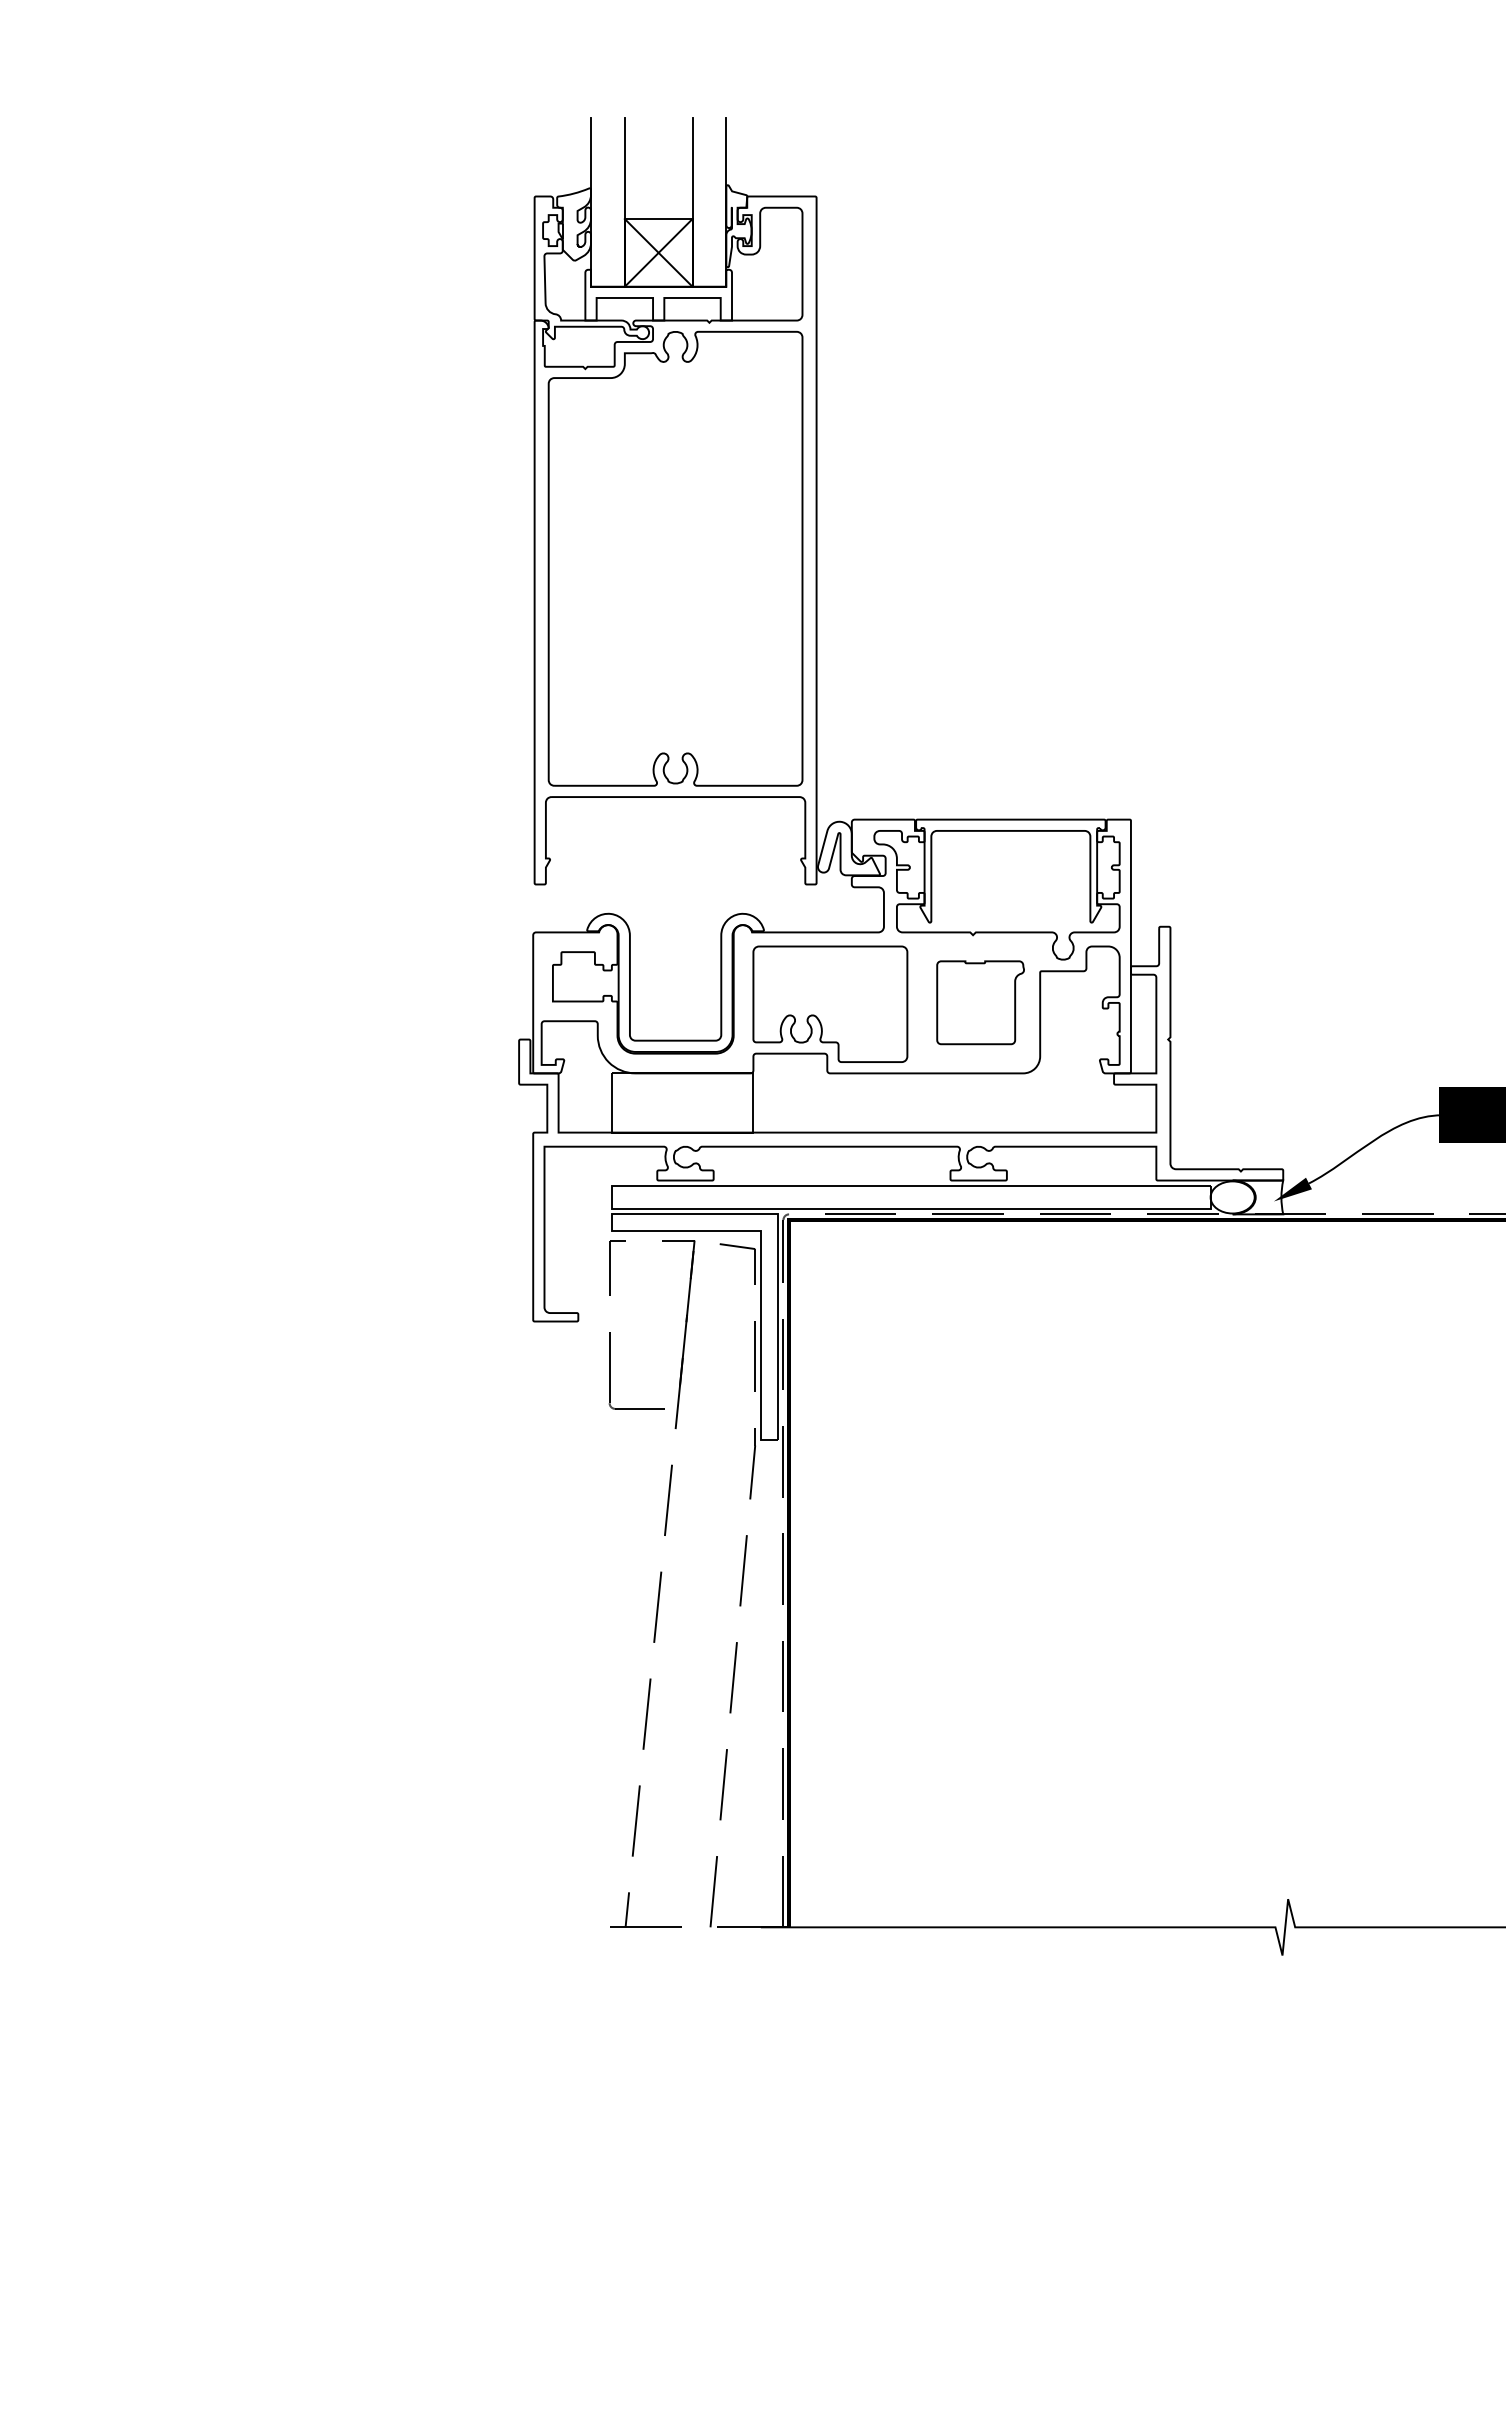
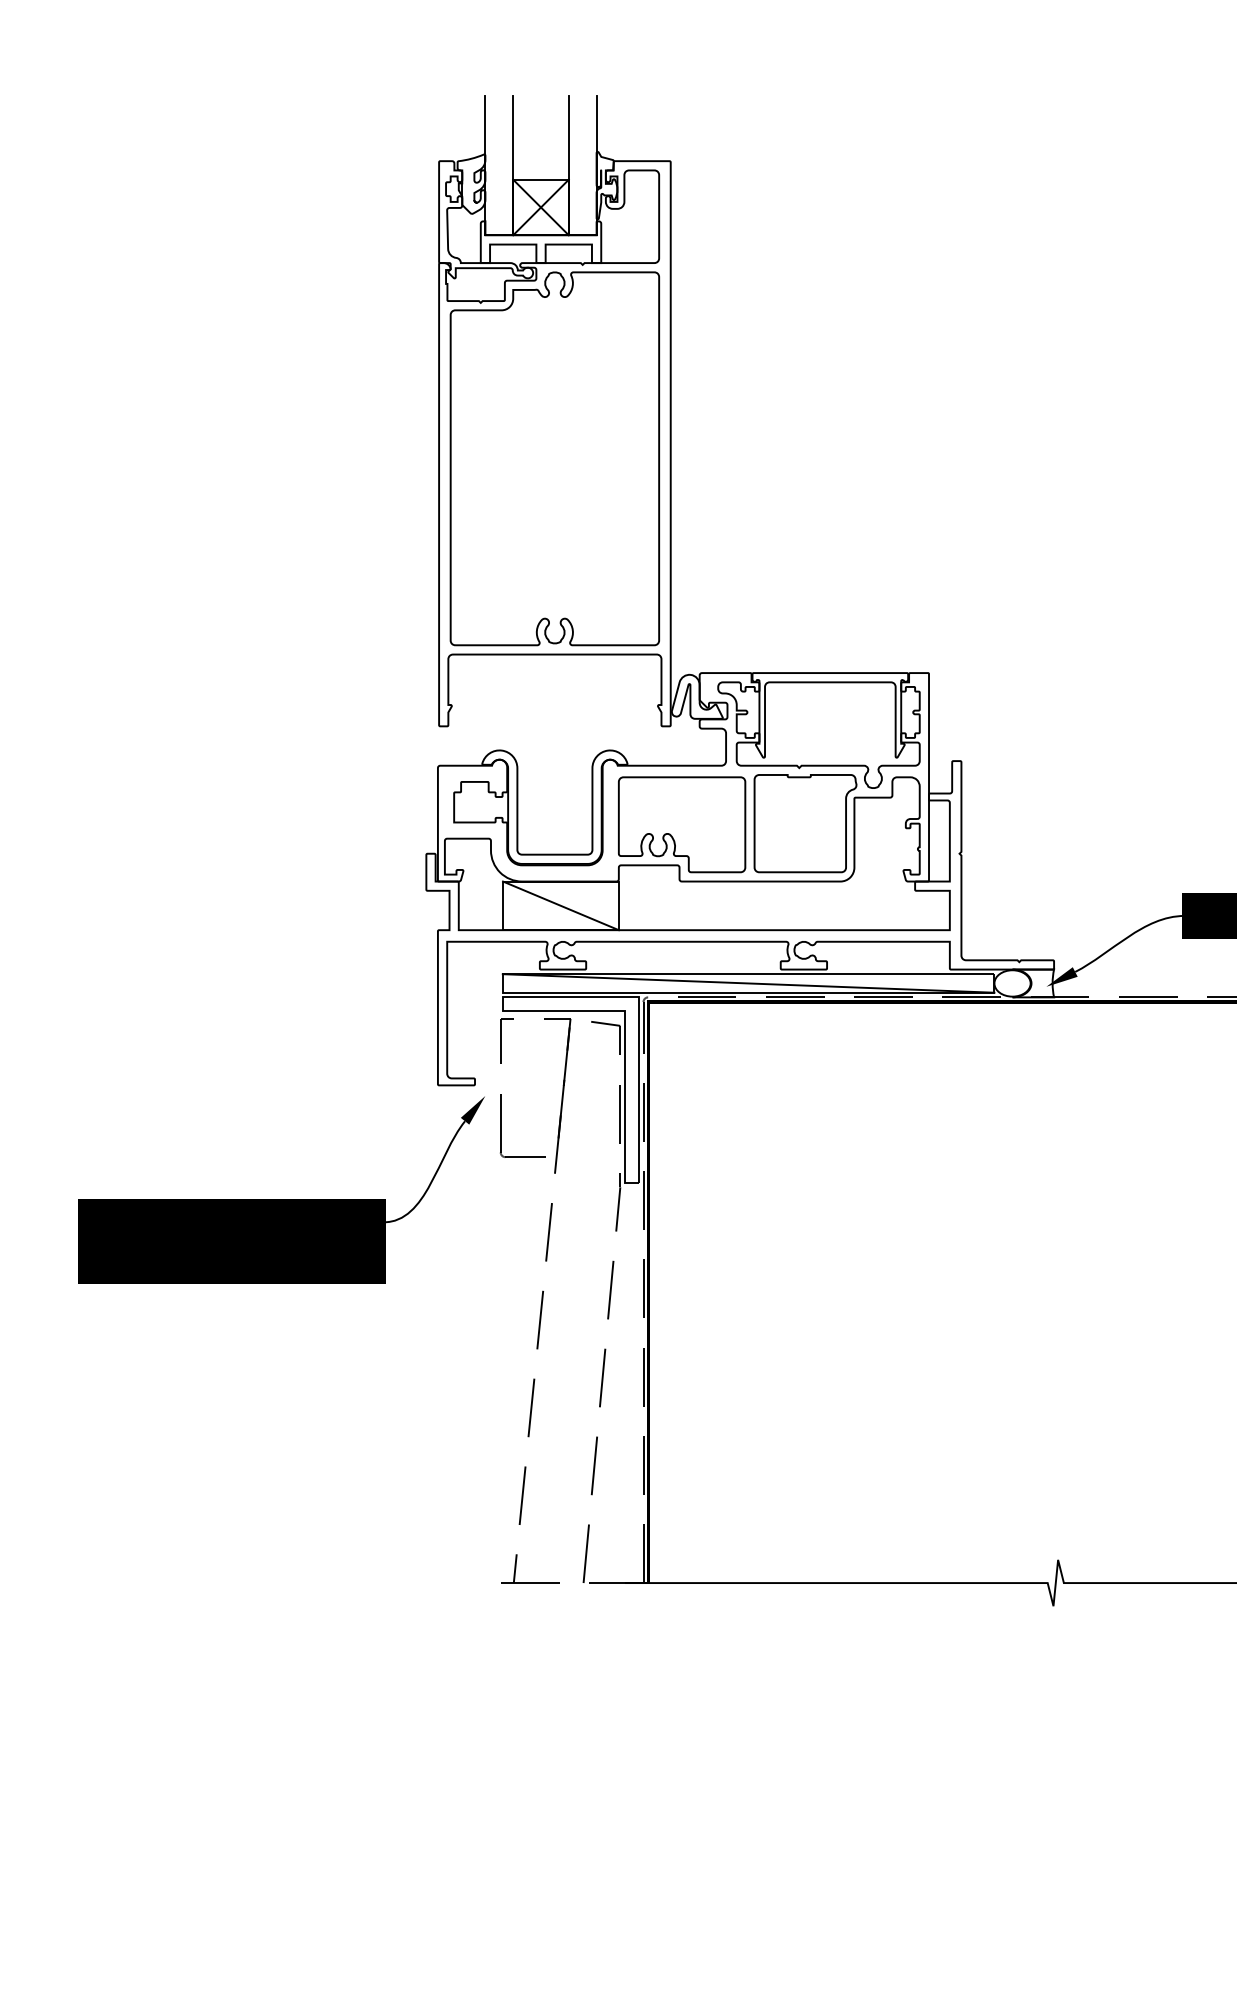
part: (980, 1002) -> (805, 823), size x1.43
line: (682, 1102) -> (560, 905), added
line: (911, 1197) -> (748, 983), added
part: (342, 1460) -> (281, 1199), added

